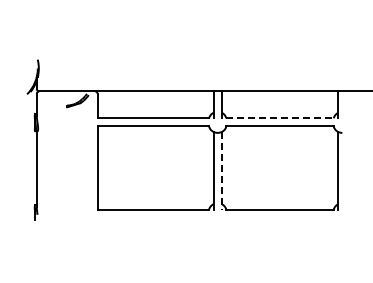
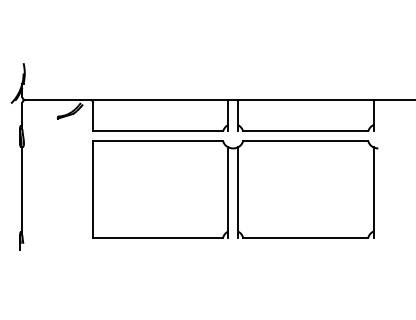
line: (280, 118) -> (306, 131), dashed -> solid
line: (221, 170) -> (237, 192), dashed -> solid

